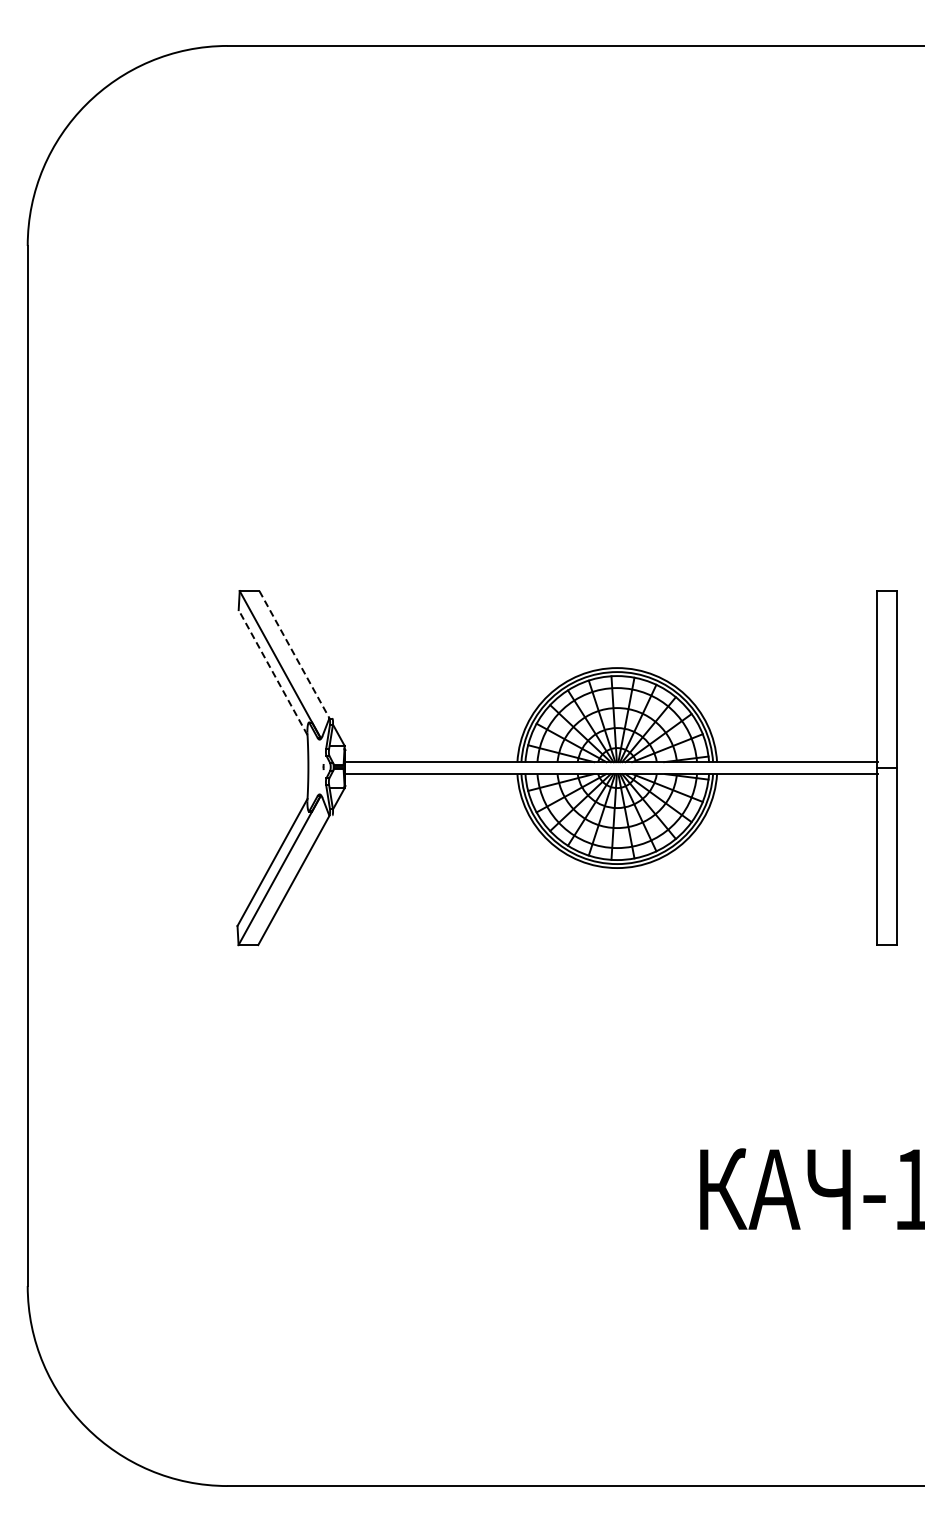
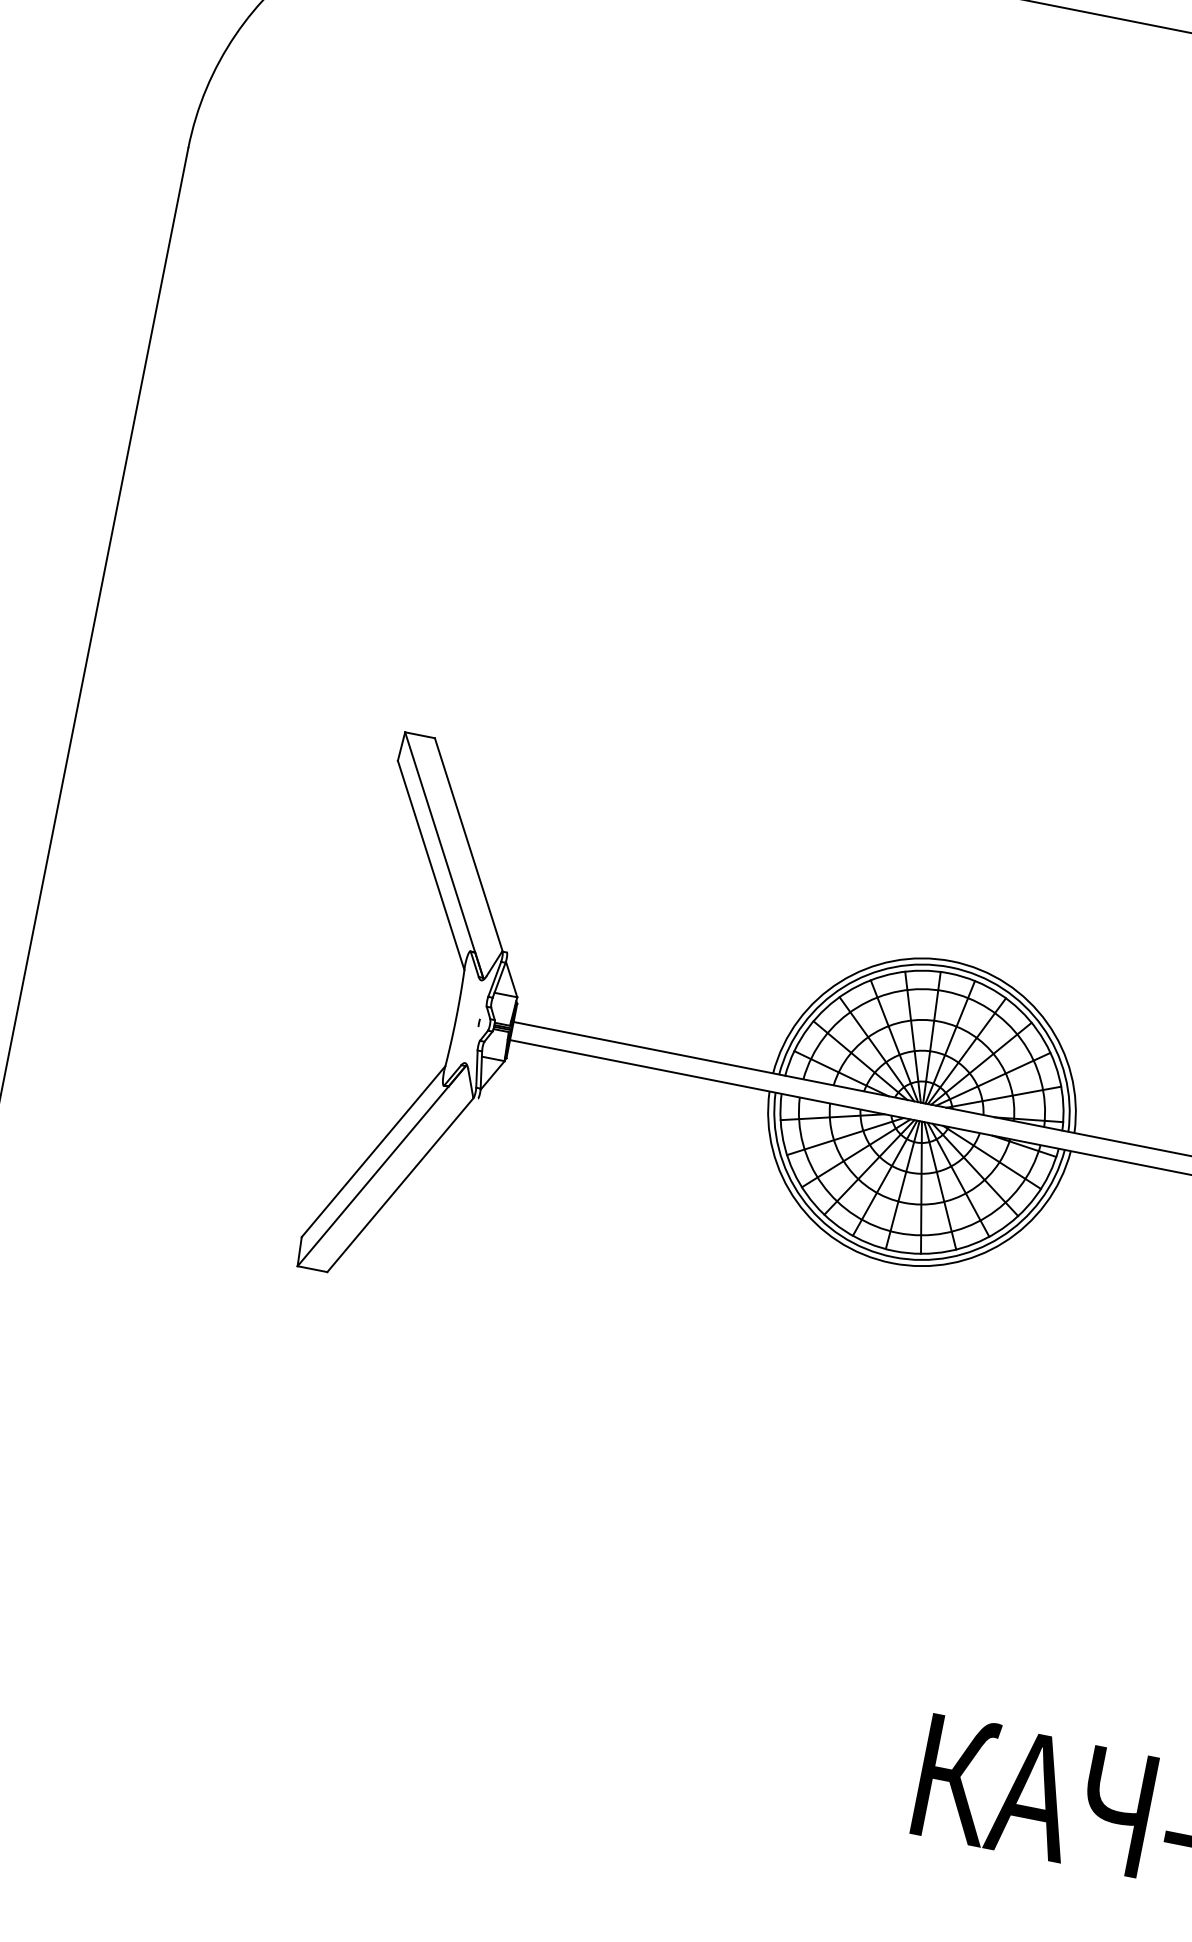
line: (294, 654) -> (468, 844), dashed -> solid
line: (272, 672) -> (430, 864), dashed -> solid

